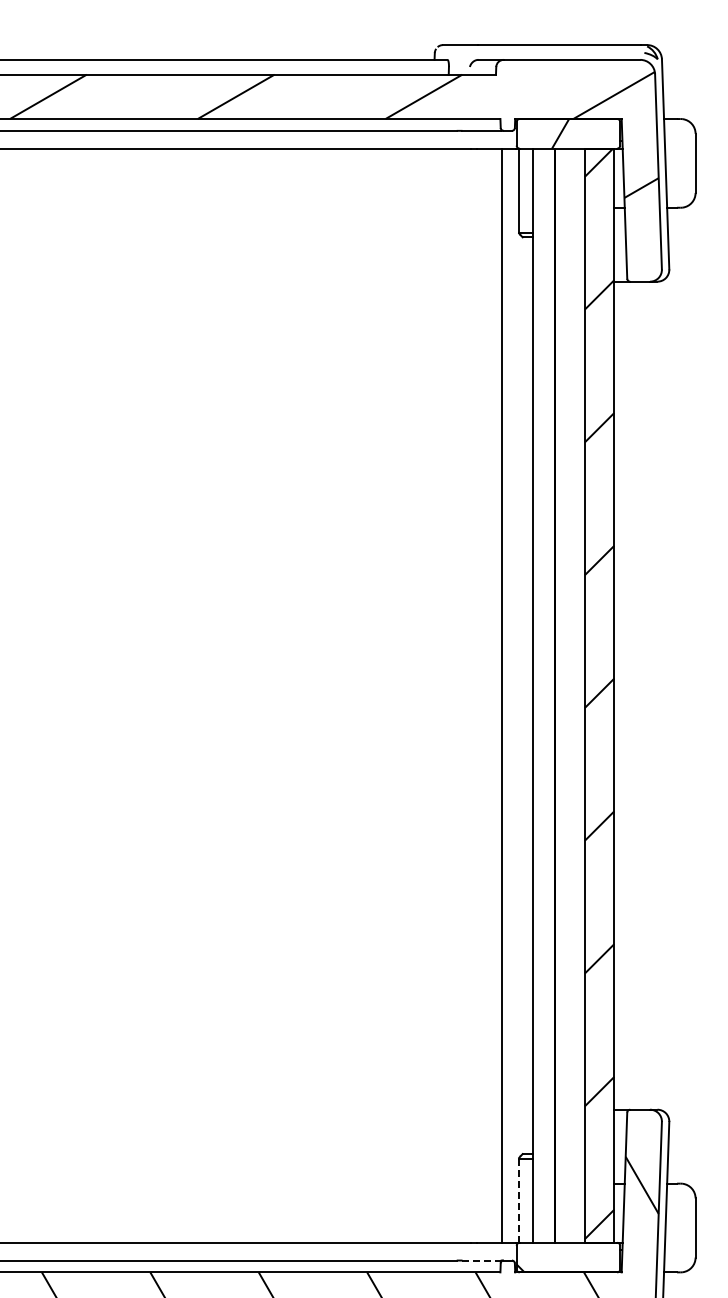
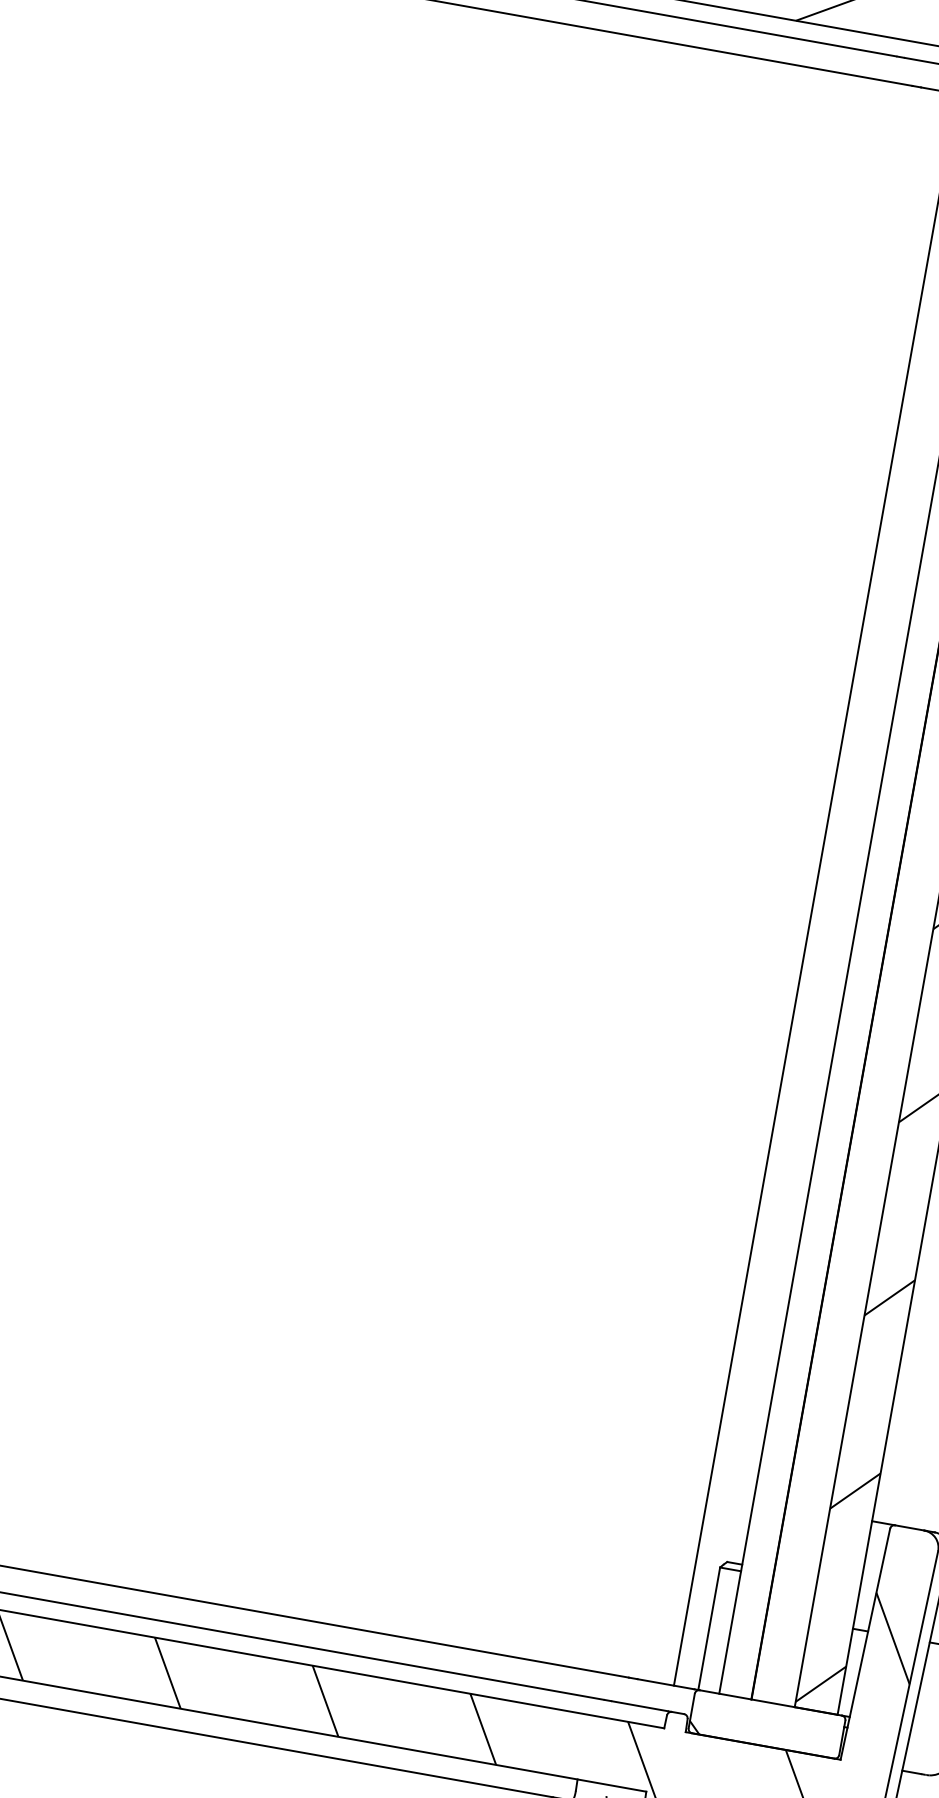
line: (518, 1200) -> (709, 1628), dashed -> solid
line: (482, 1260) -> (641, 1706), dashed -> solid

